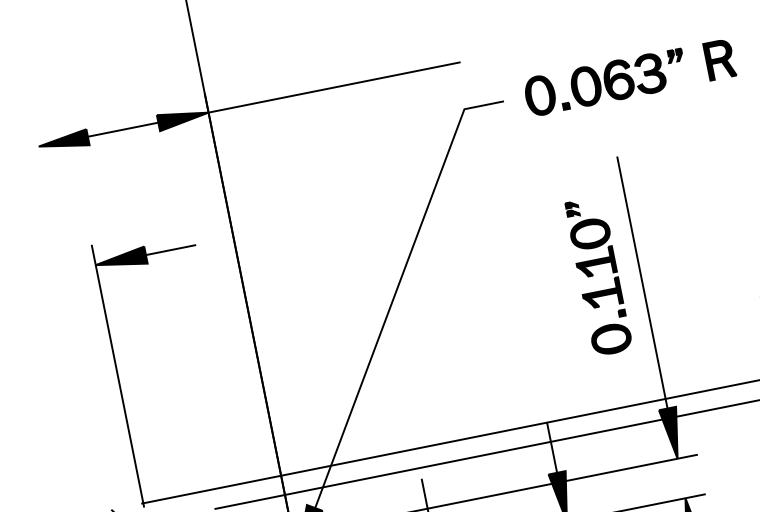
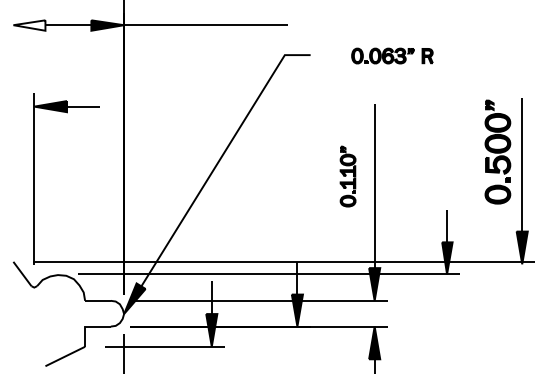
part: (629, 76) -> (392, 55), size x0.6
fill: (63, 142) -> (29, 25), removed
part: (597, 276) -> (347, 176), size x0.6

